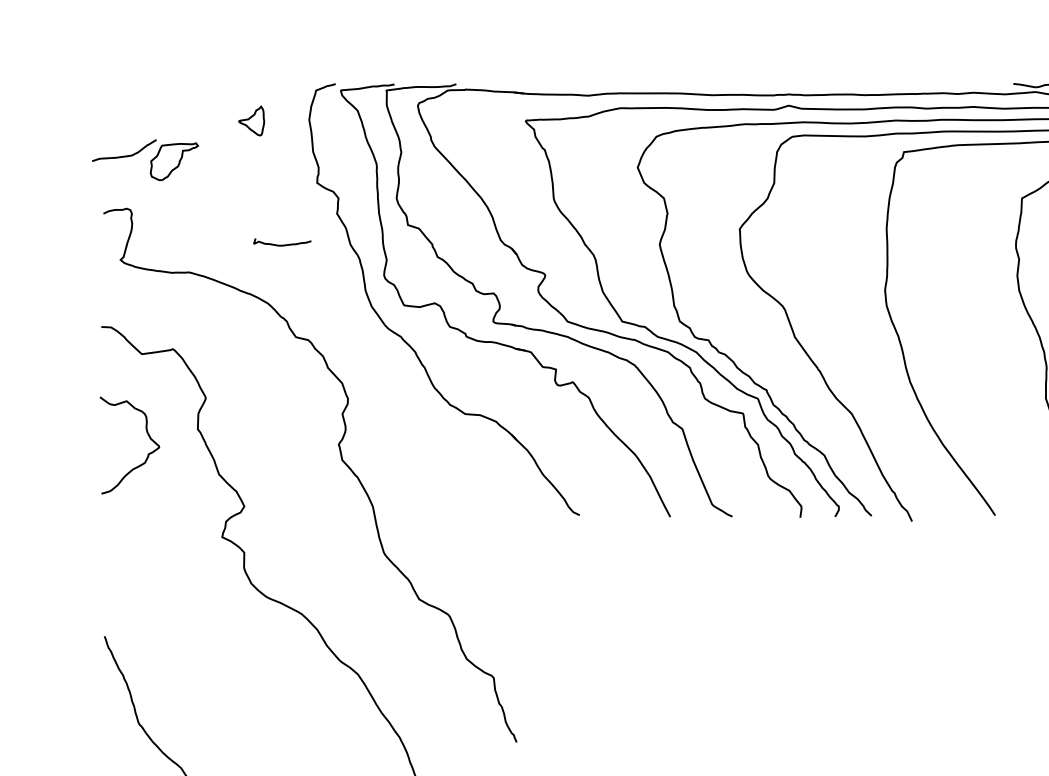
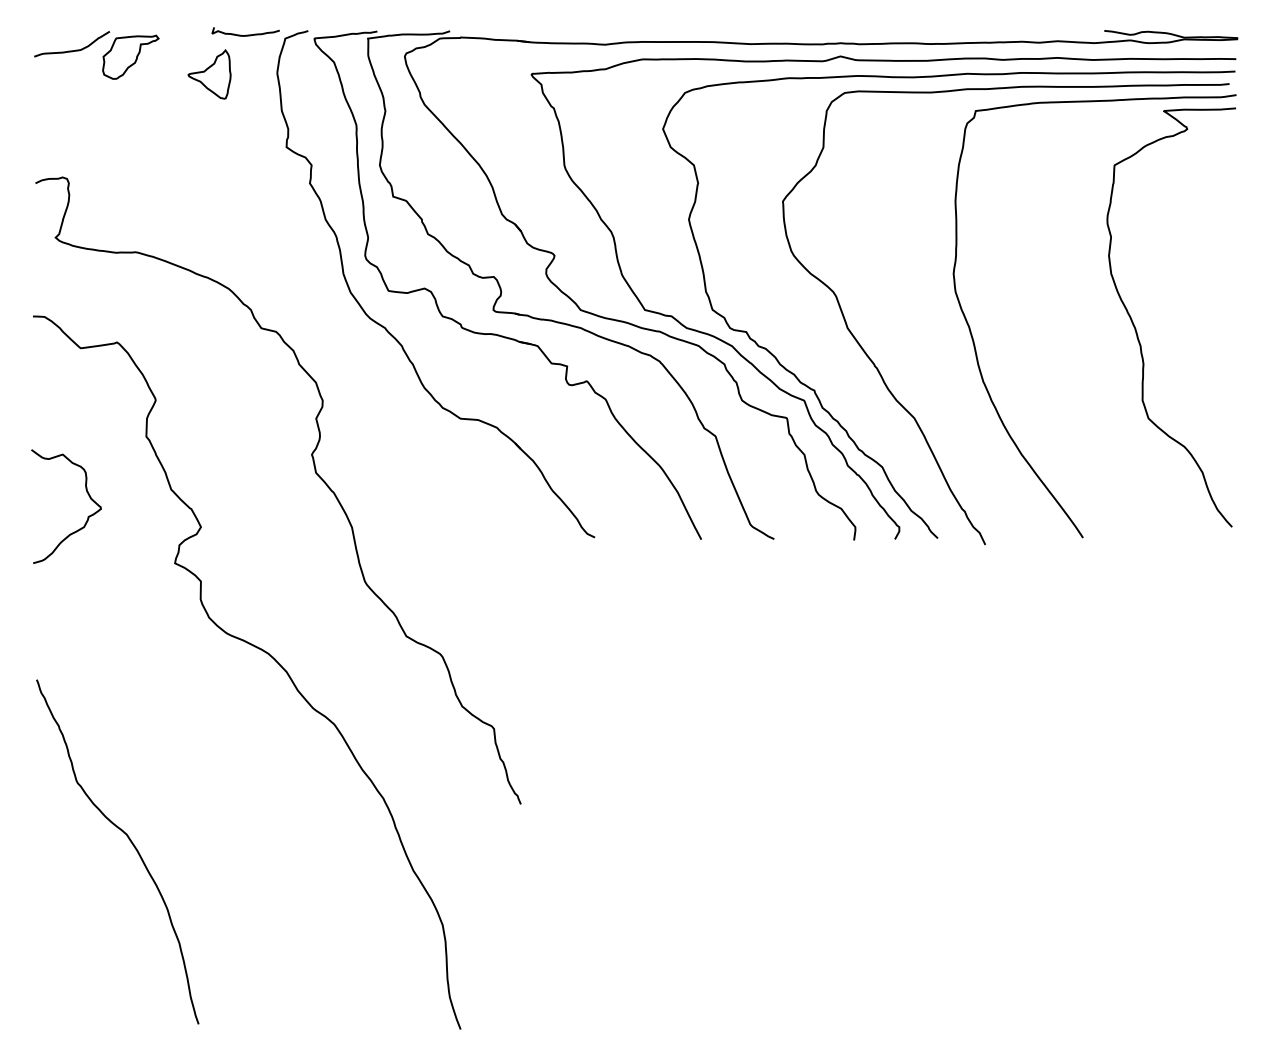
part: (251, 121) -> (209, 74), size x1.43
part: (150, 161) -> (102, 56), moved
curve: (283, 244) -> (246, 34), moved
curve: (147, 453) -> (87, 516), moved

